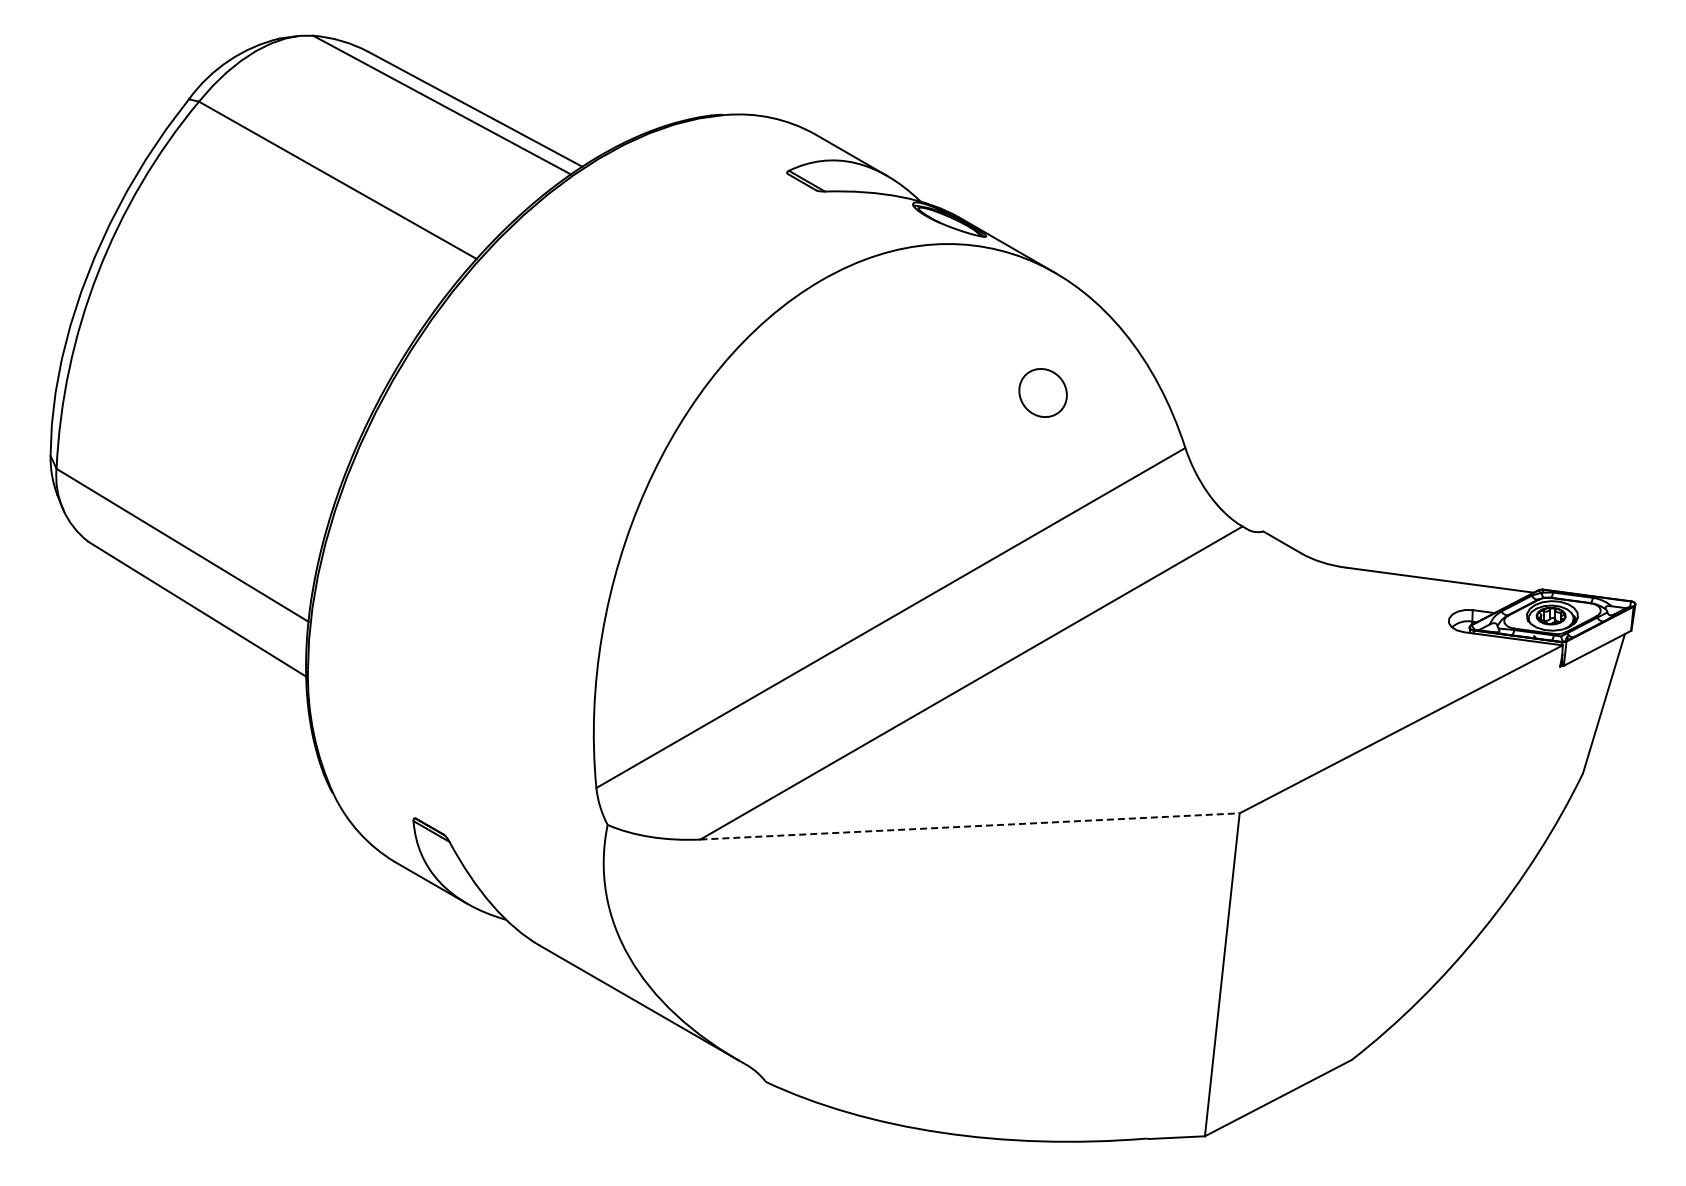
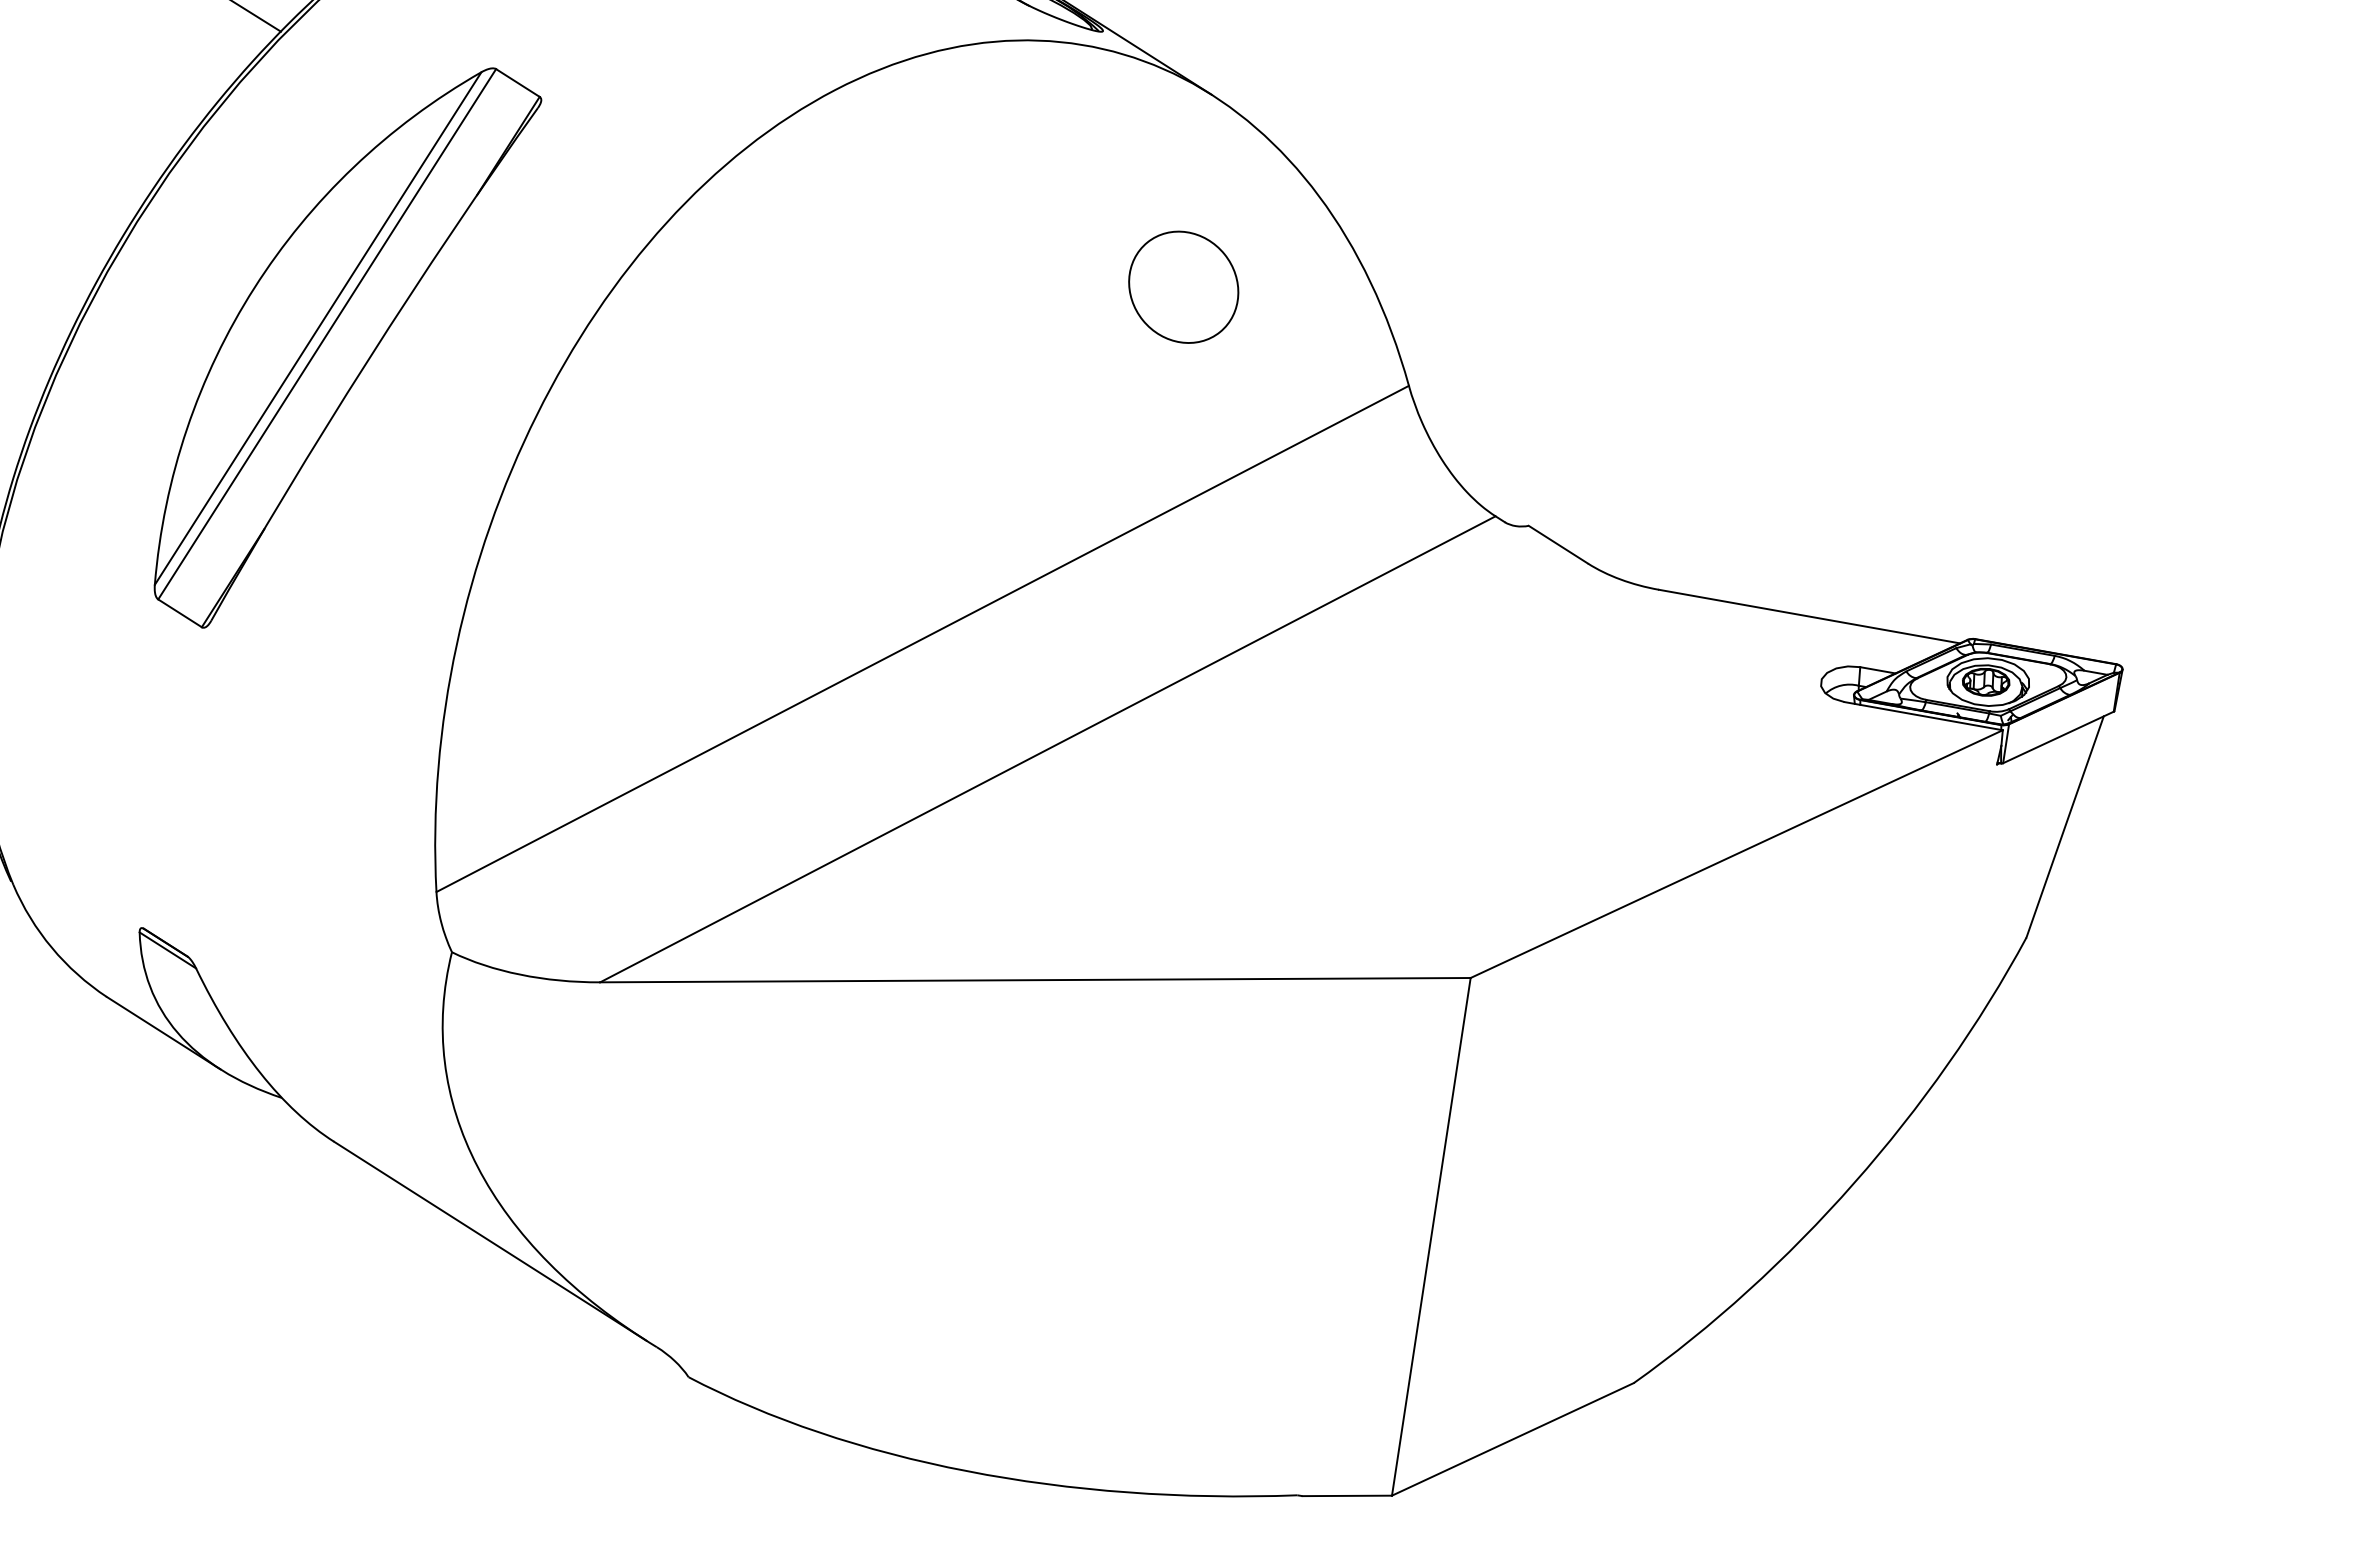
part: (1042, 392) -> (1182, 286), size x1.43
part: (526, 453) -> (347, 348), added
line: (970, 826) -> (1036, 980), dashed -> solid

